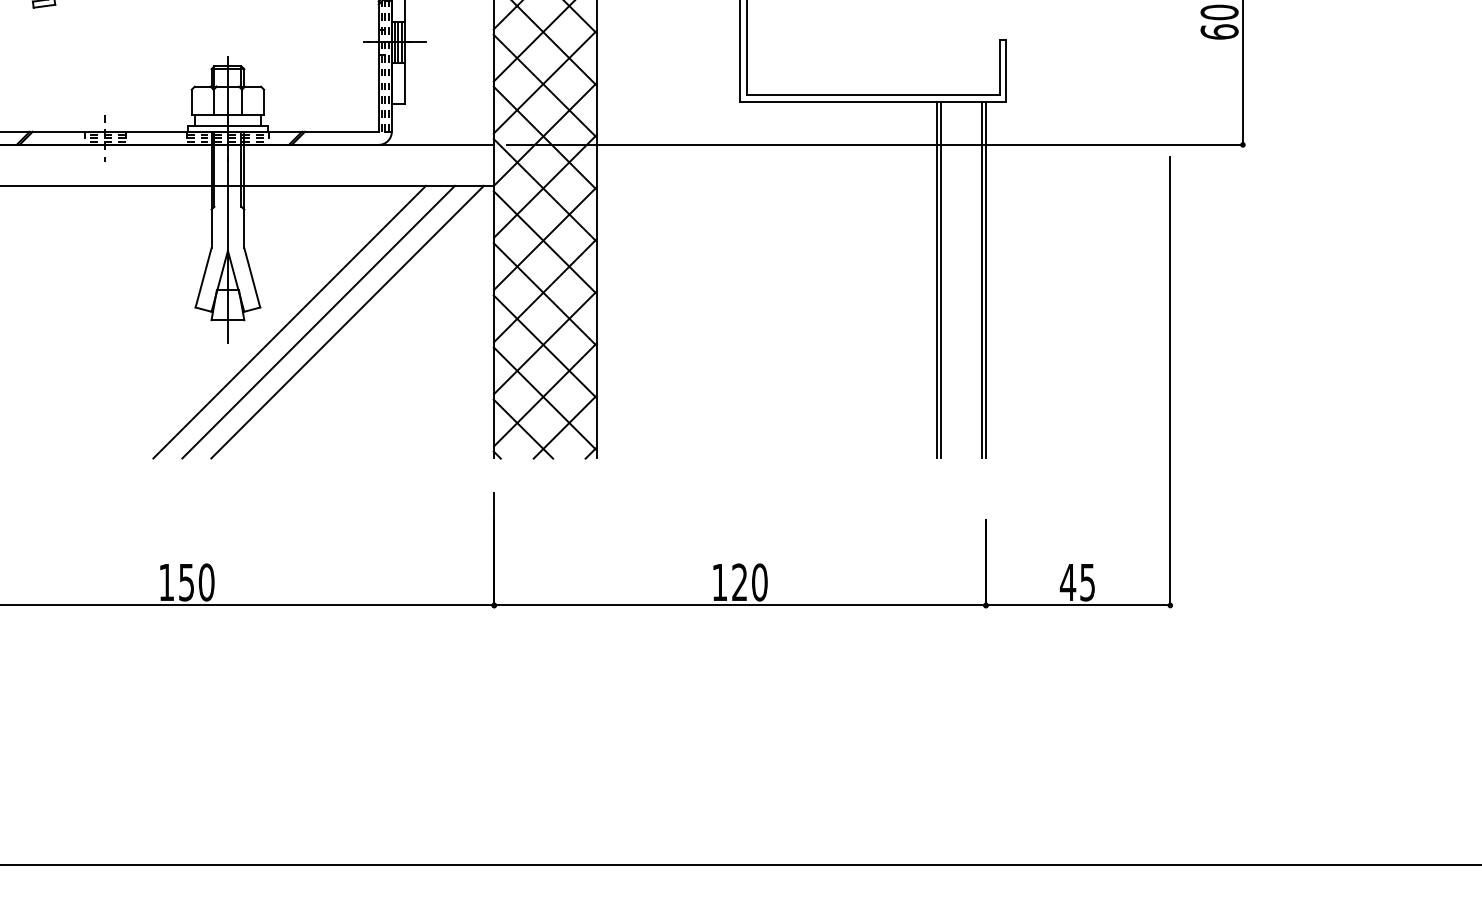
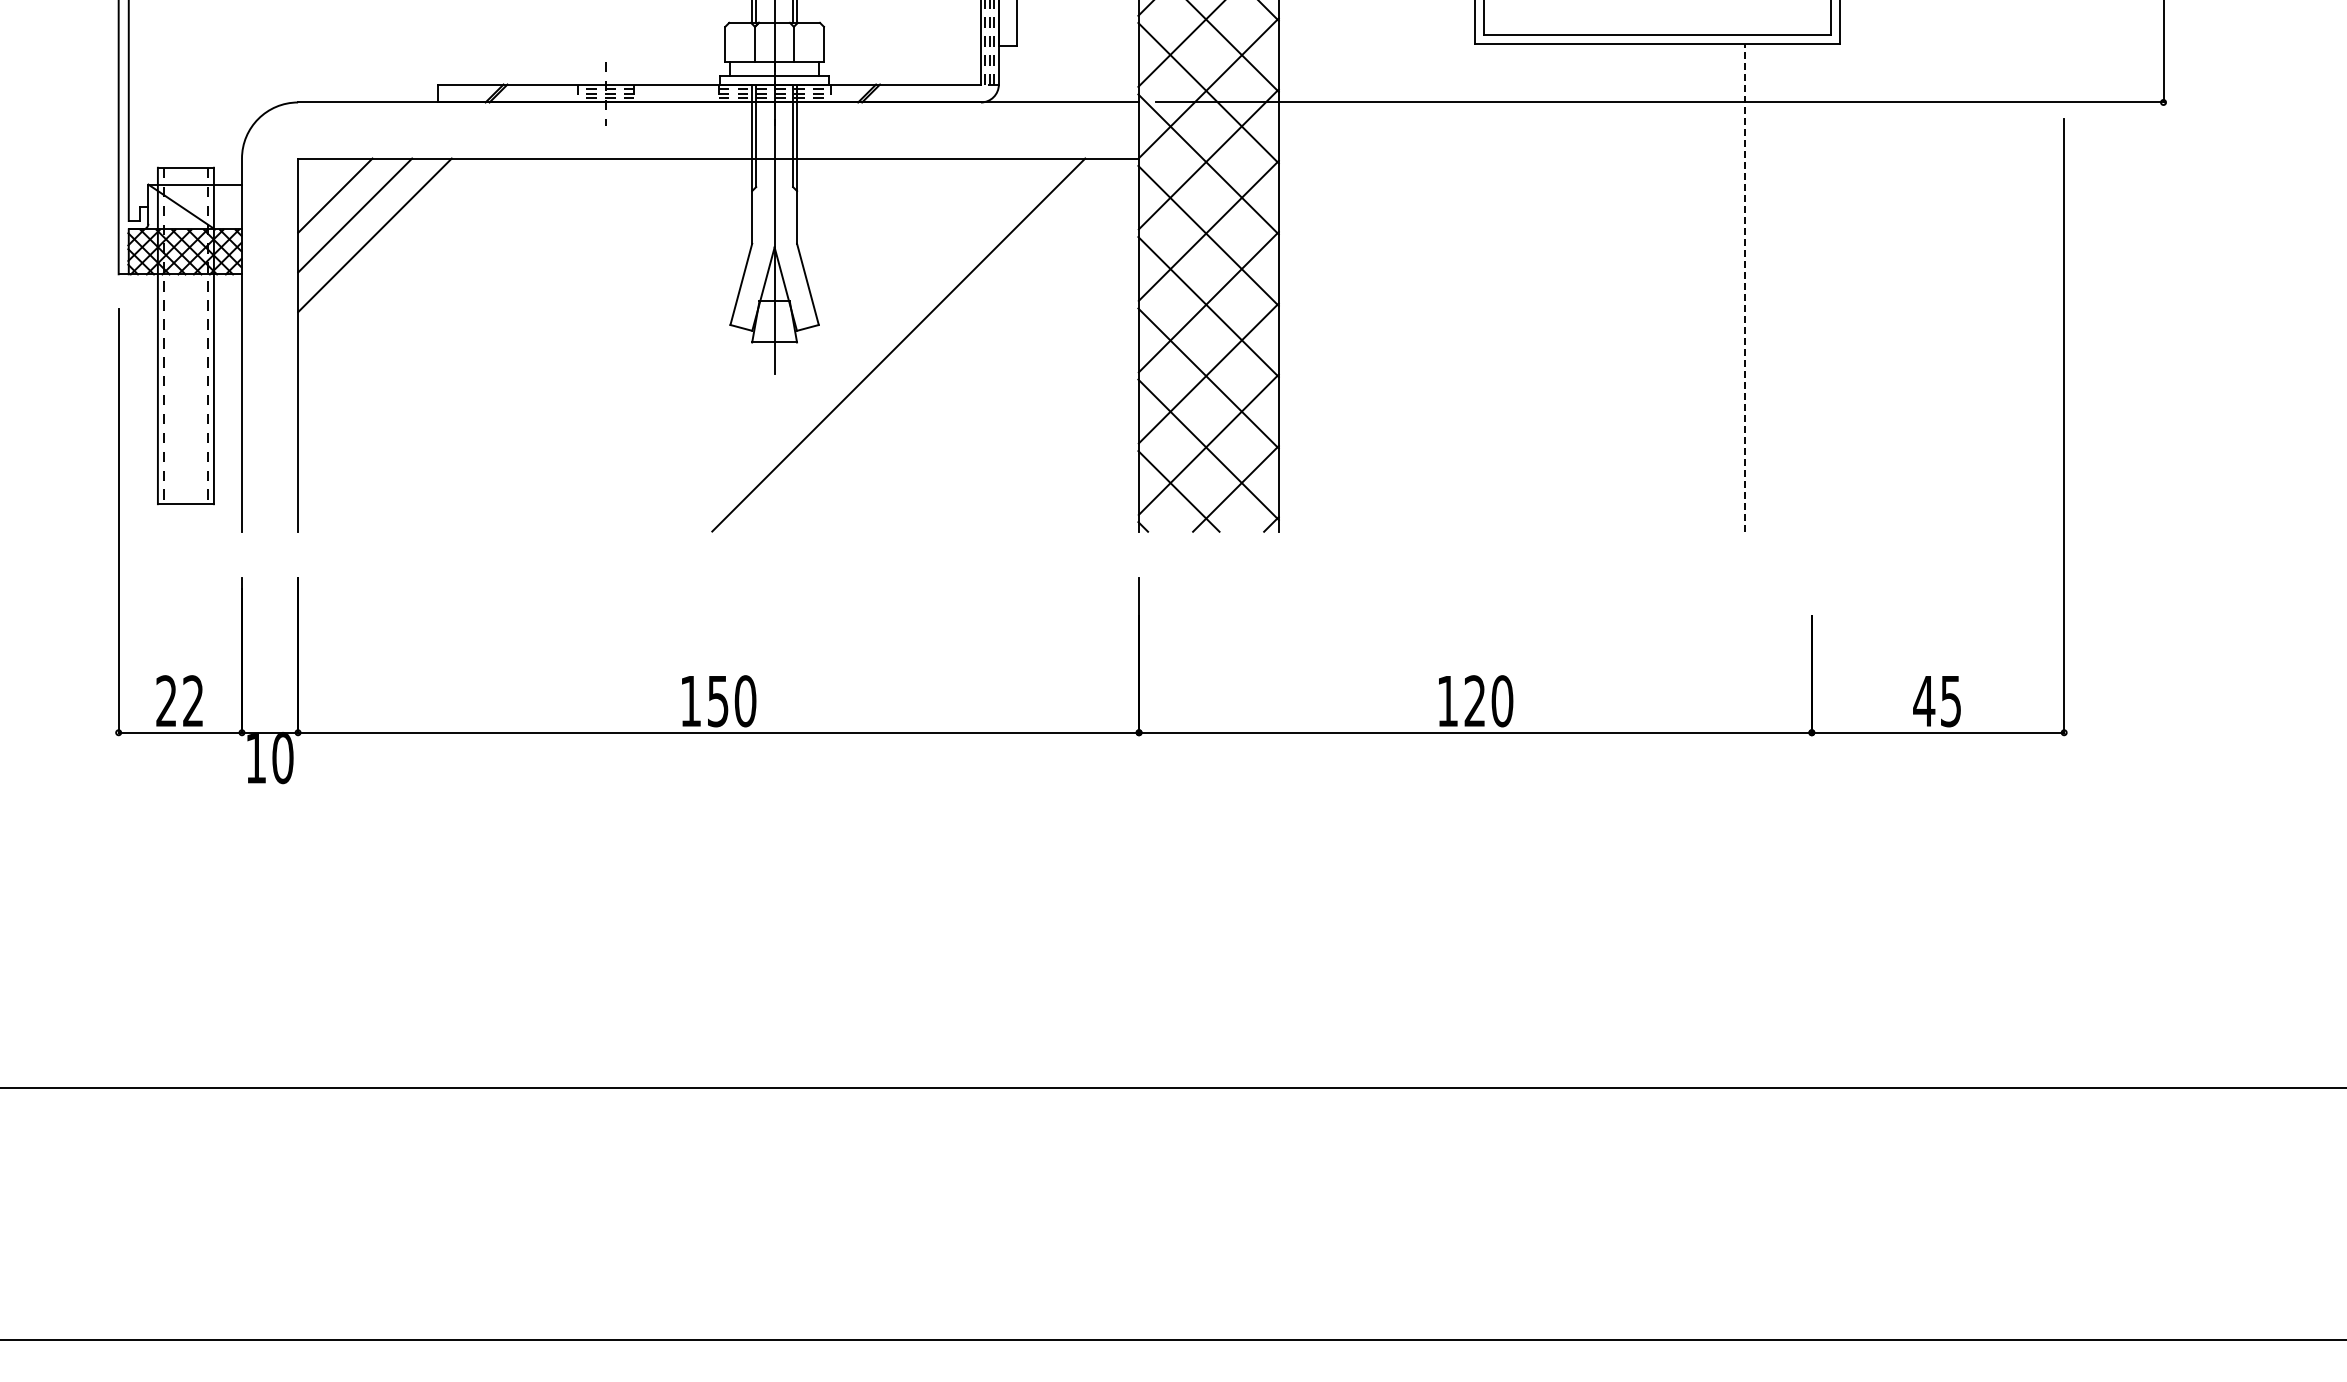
line: (936, 280) -> (1744, 287), solid -> dashed
line: (941, 280) -> (1750, 287), removed
line: (982, 280) -> (1806, 287), removed
line: (985, 280) -> (1811, 287), removed
line: (289, 321) -> (858, 344), removed
line: (346, 321) -> (937, 344), removed

